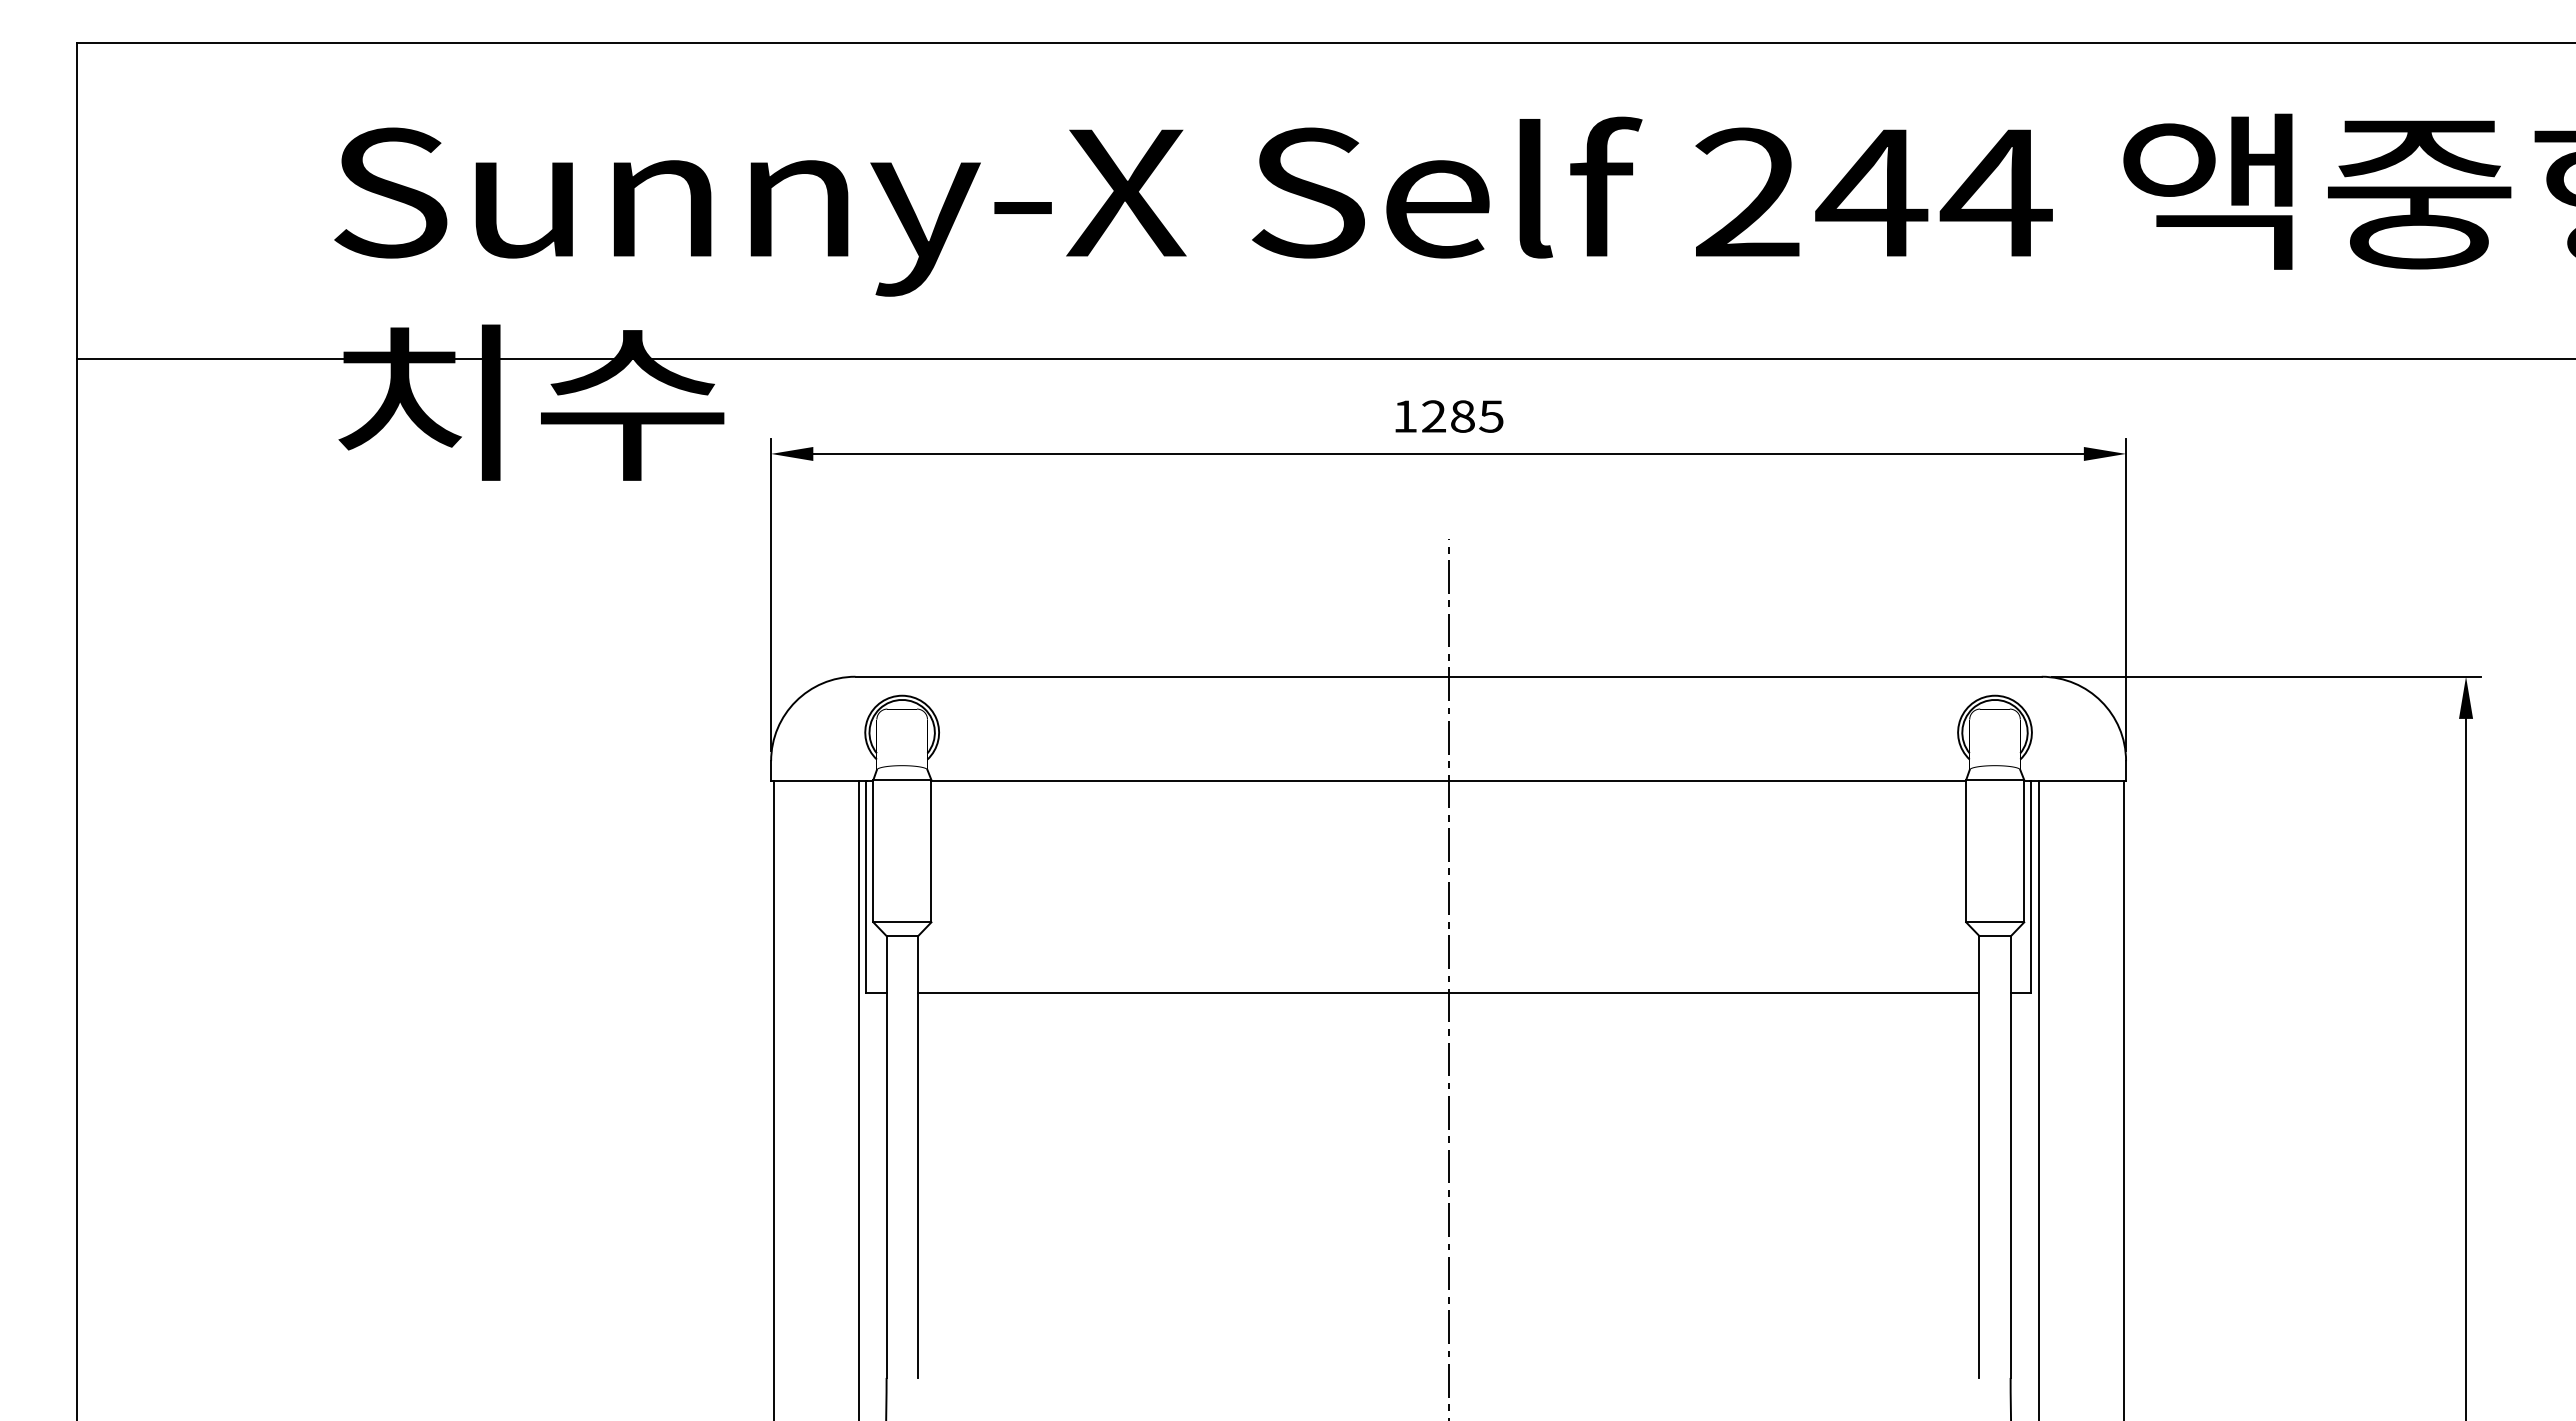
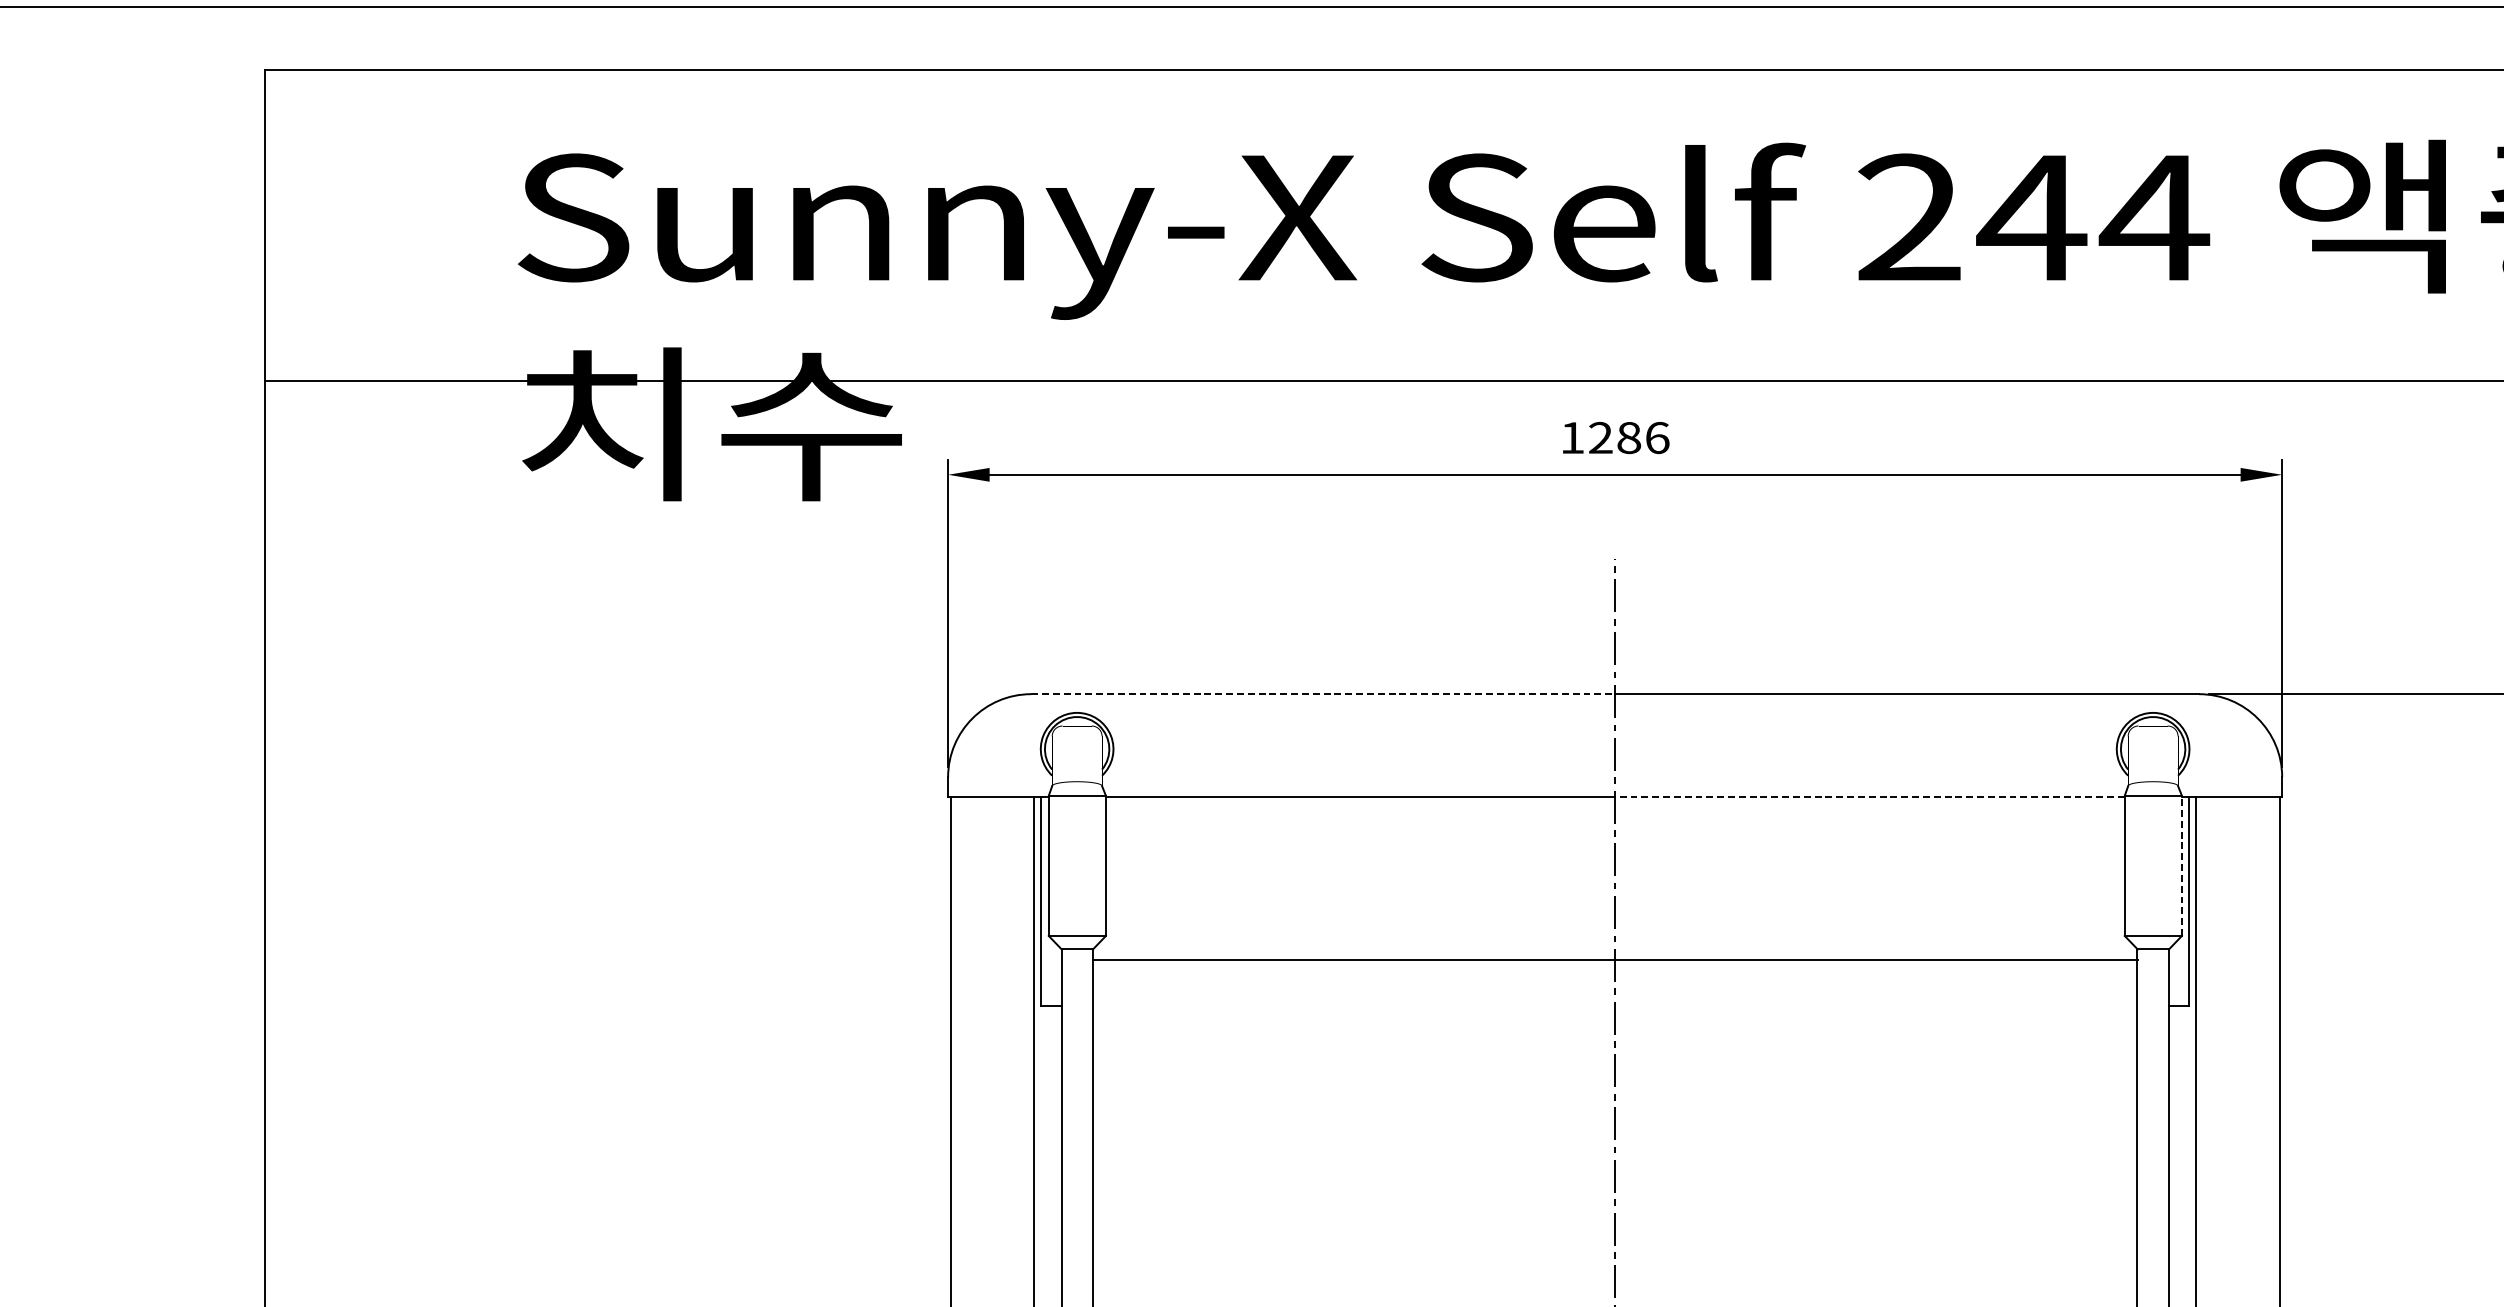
text: (1491, 416) -> (1657, 437), 1285 -> 1286
line: (1152, 676) -> (1323, 693), solid -> dashed
line: (1707, 781) -> (1870, 797), solid -> dashed
line: (2024, 850) -> (2182, 865), solid -> dashed
line: (1448, 993) -> (1615, 960), moved

